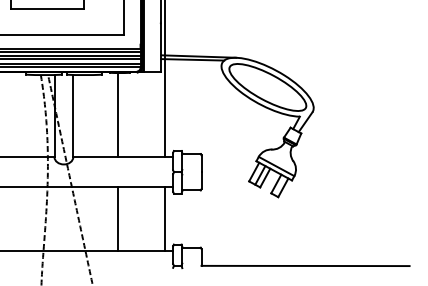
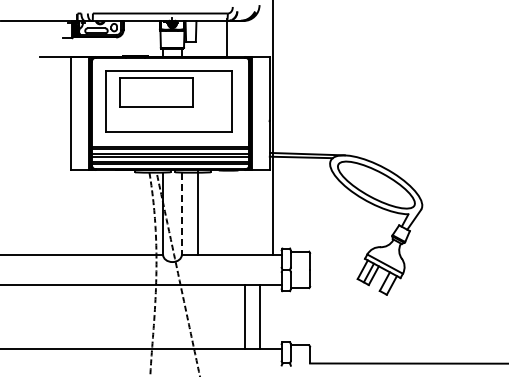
line: (117, 114) -> (197, 212), moved
line: (72, 116) -> (181, 214), solid -> dashed
line: (117, 218) -> (244, 316), moved
line: (164, 218) -> (260, 316), moved

